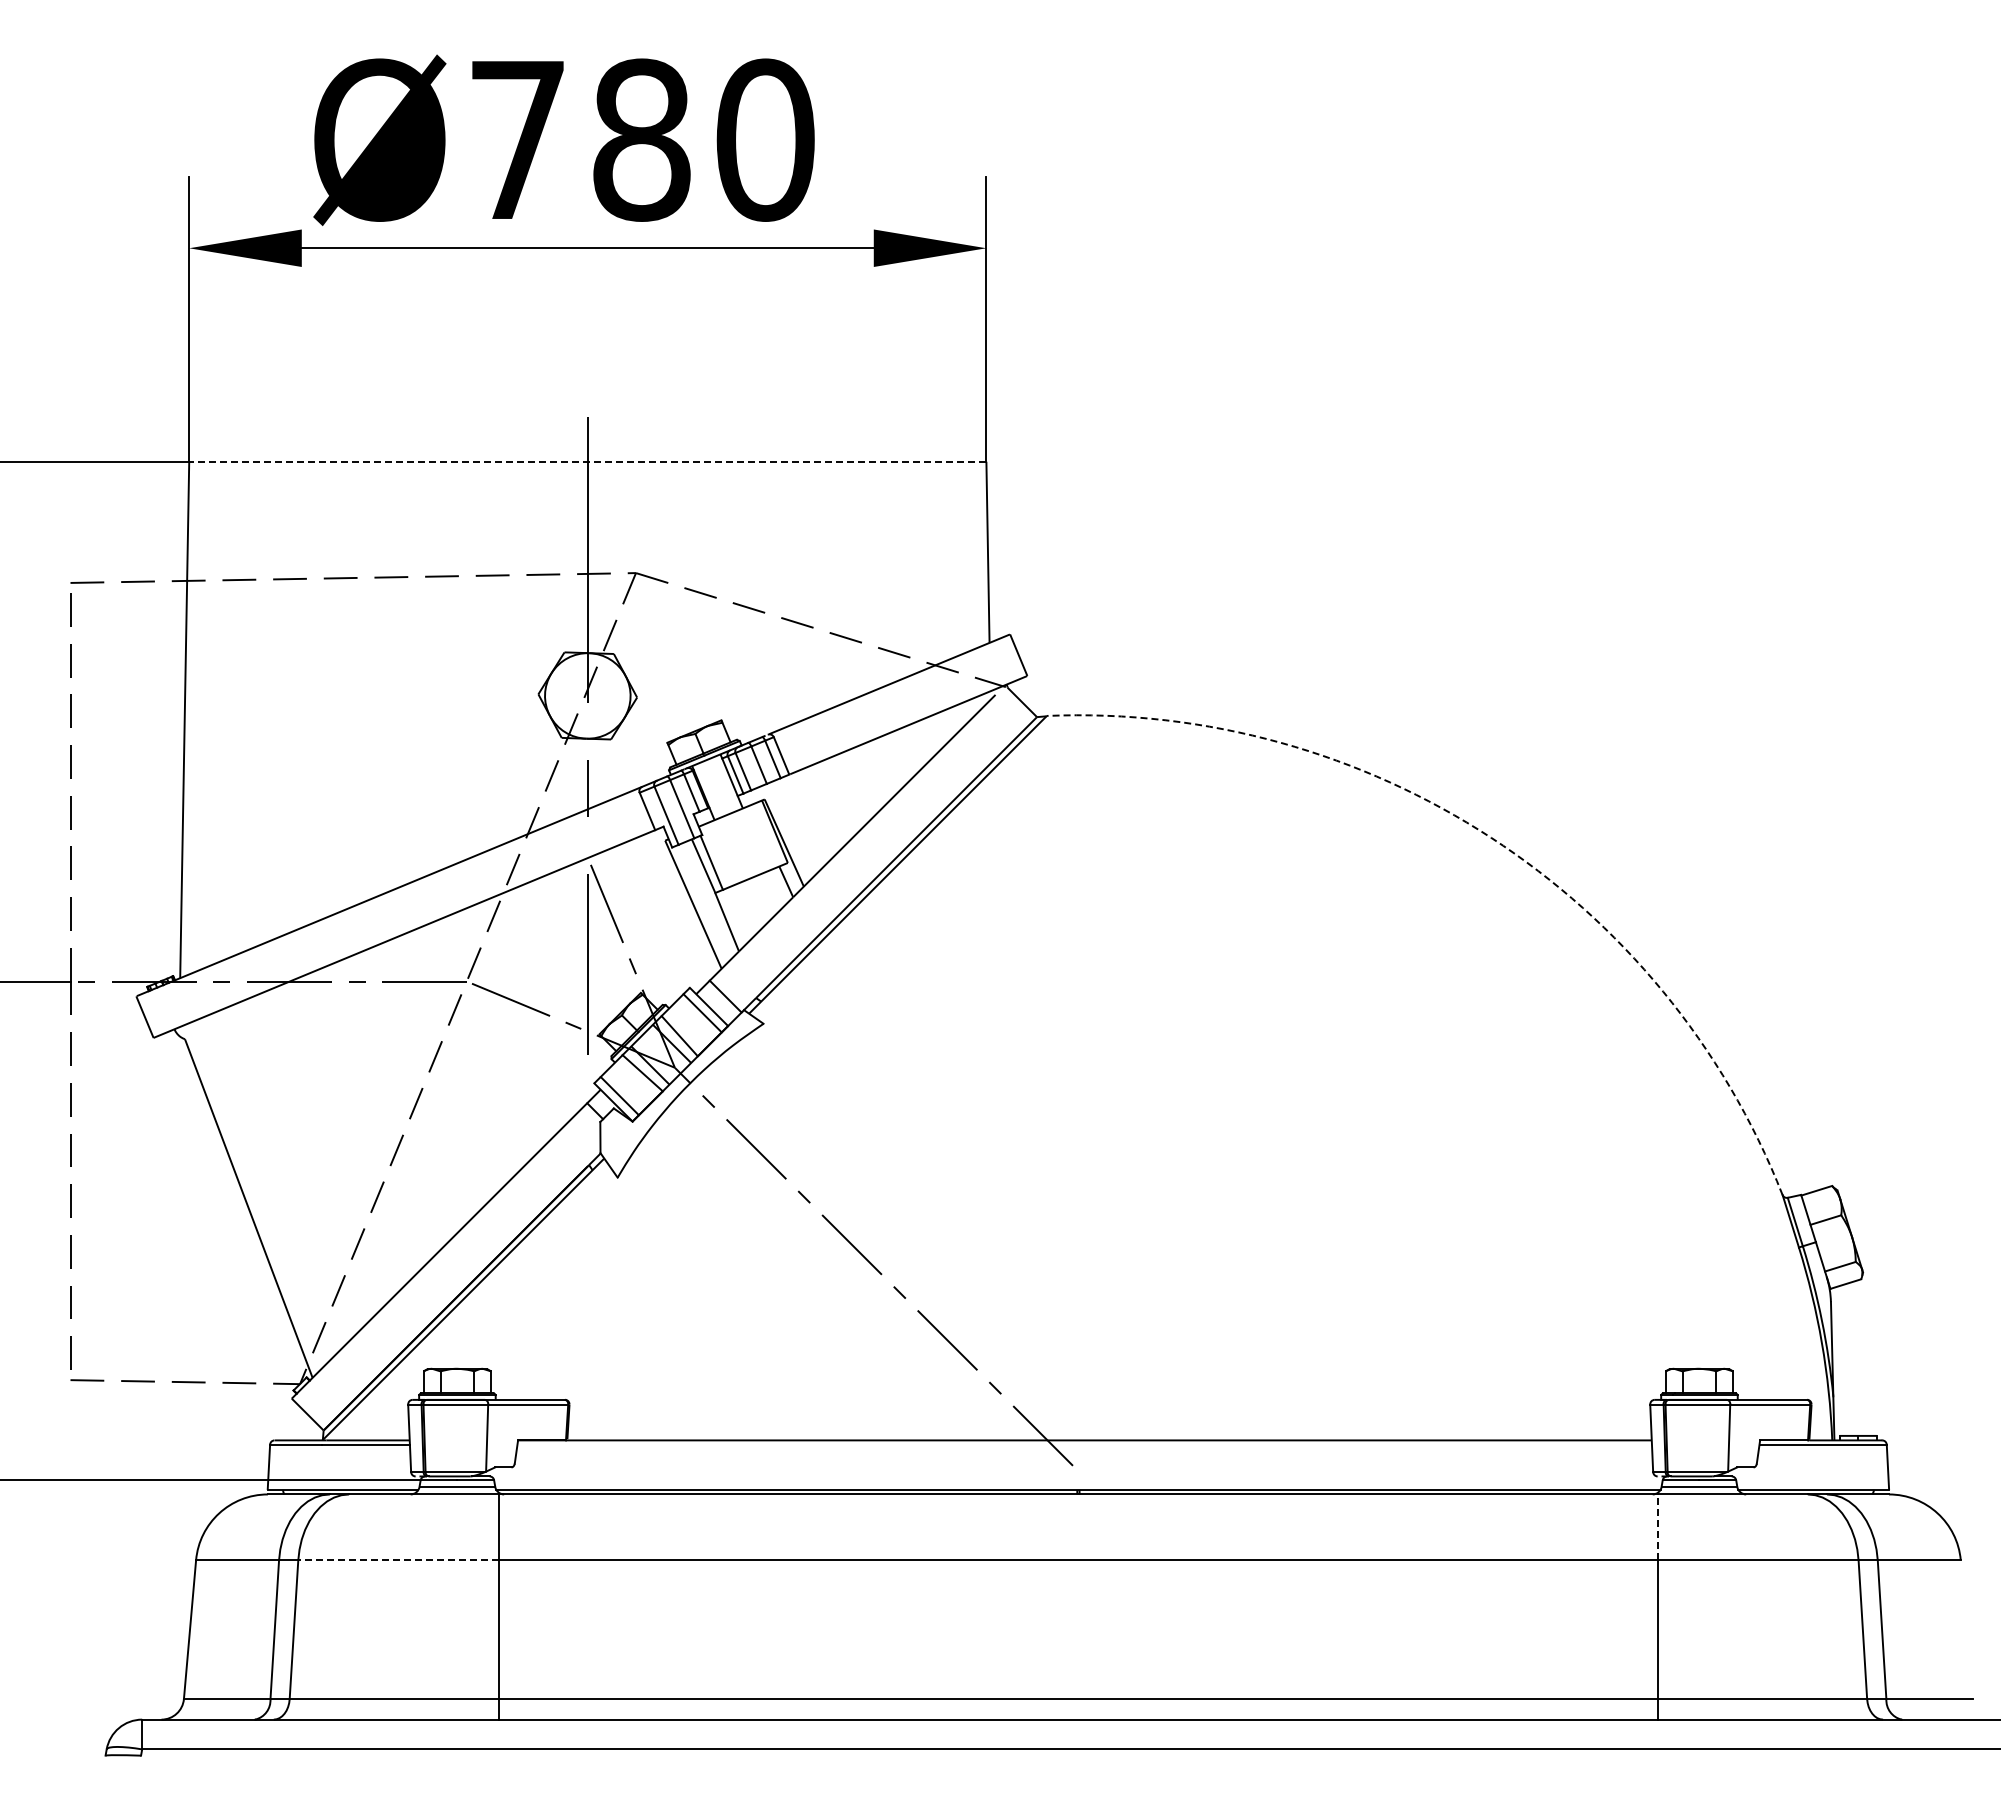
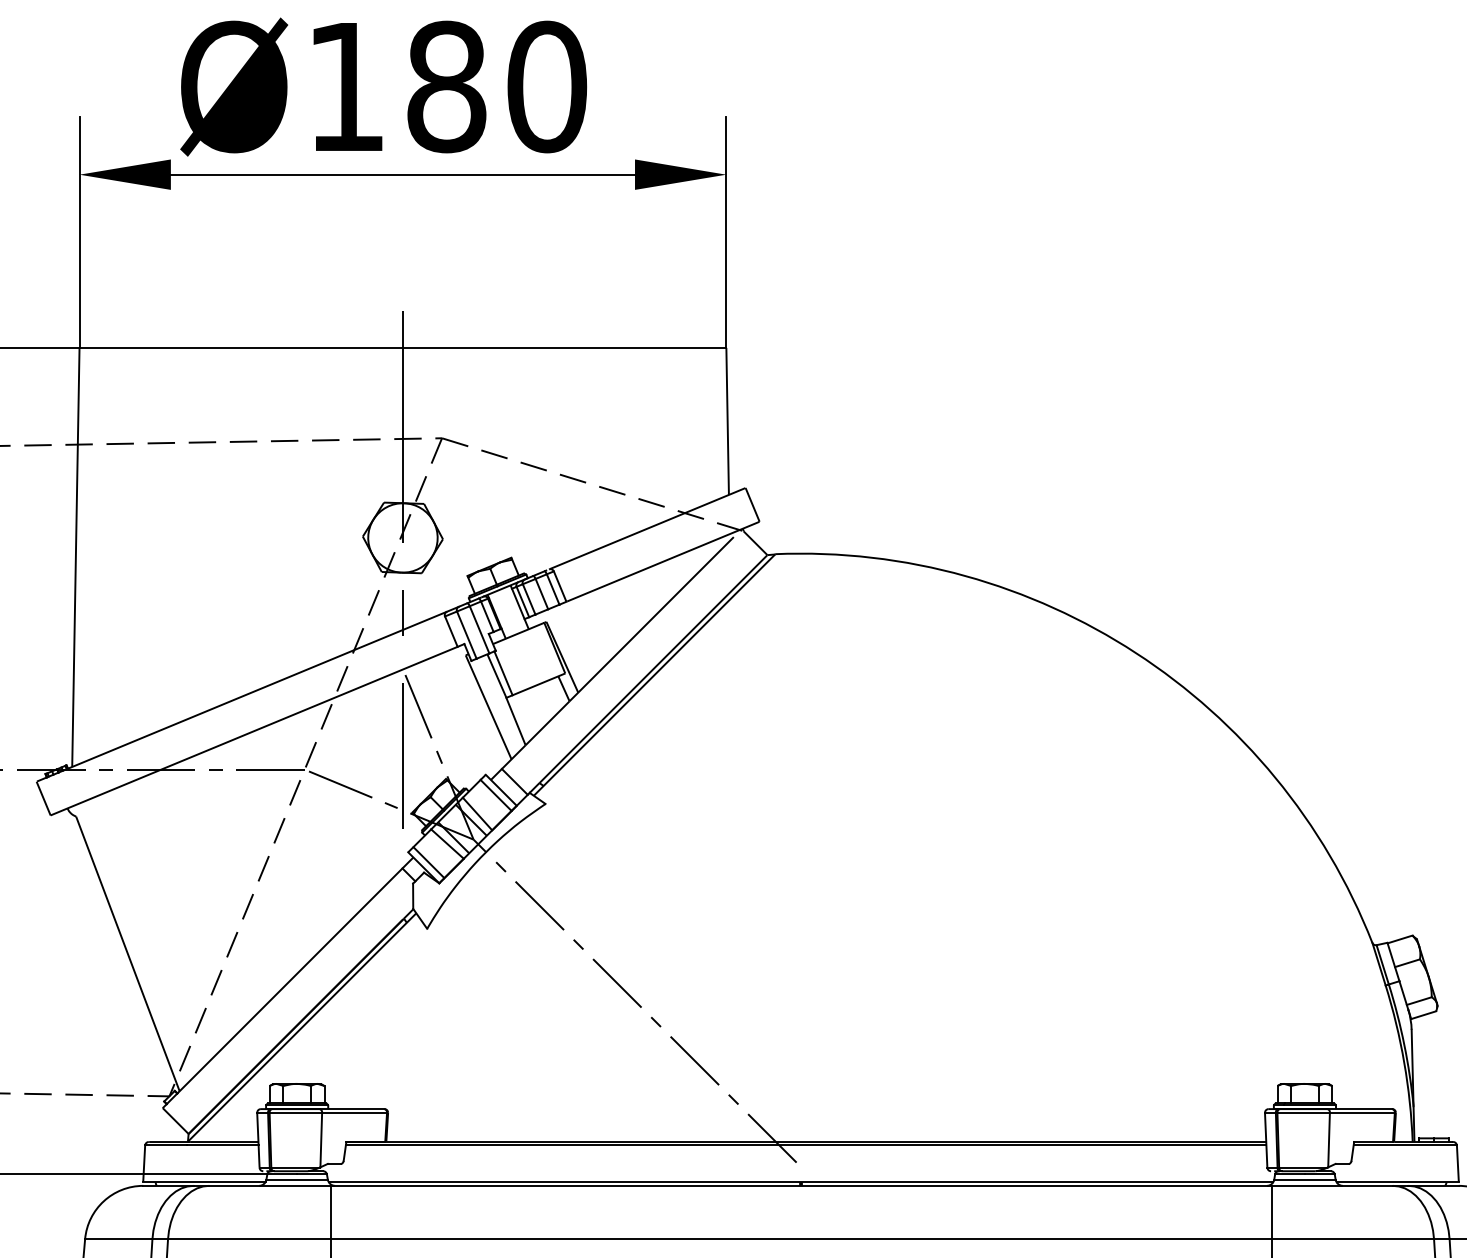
text: (517, 139) -> (345, 86), Ø780 -> Ø180
line: (587, 461) -> (402, 347), dashed -> solid
arc: (1491, 837) -> (1136, 652), dashed -> solid
line: (1084, 1444) -> (805, 1145), added
line: (1658, 1527) -> (1271, 1212), dashed -> solid
line: (397, 1560) -> (248, 1239), dashed -> solid

